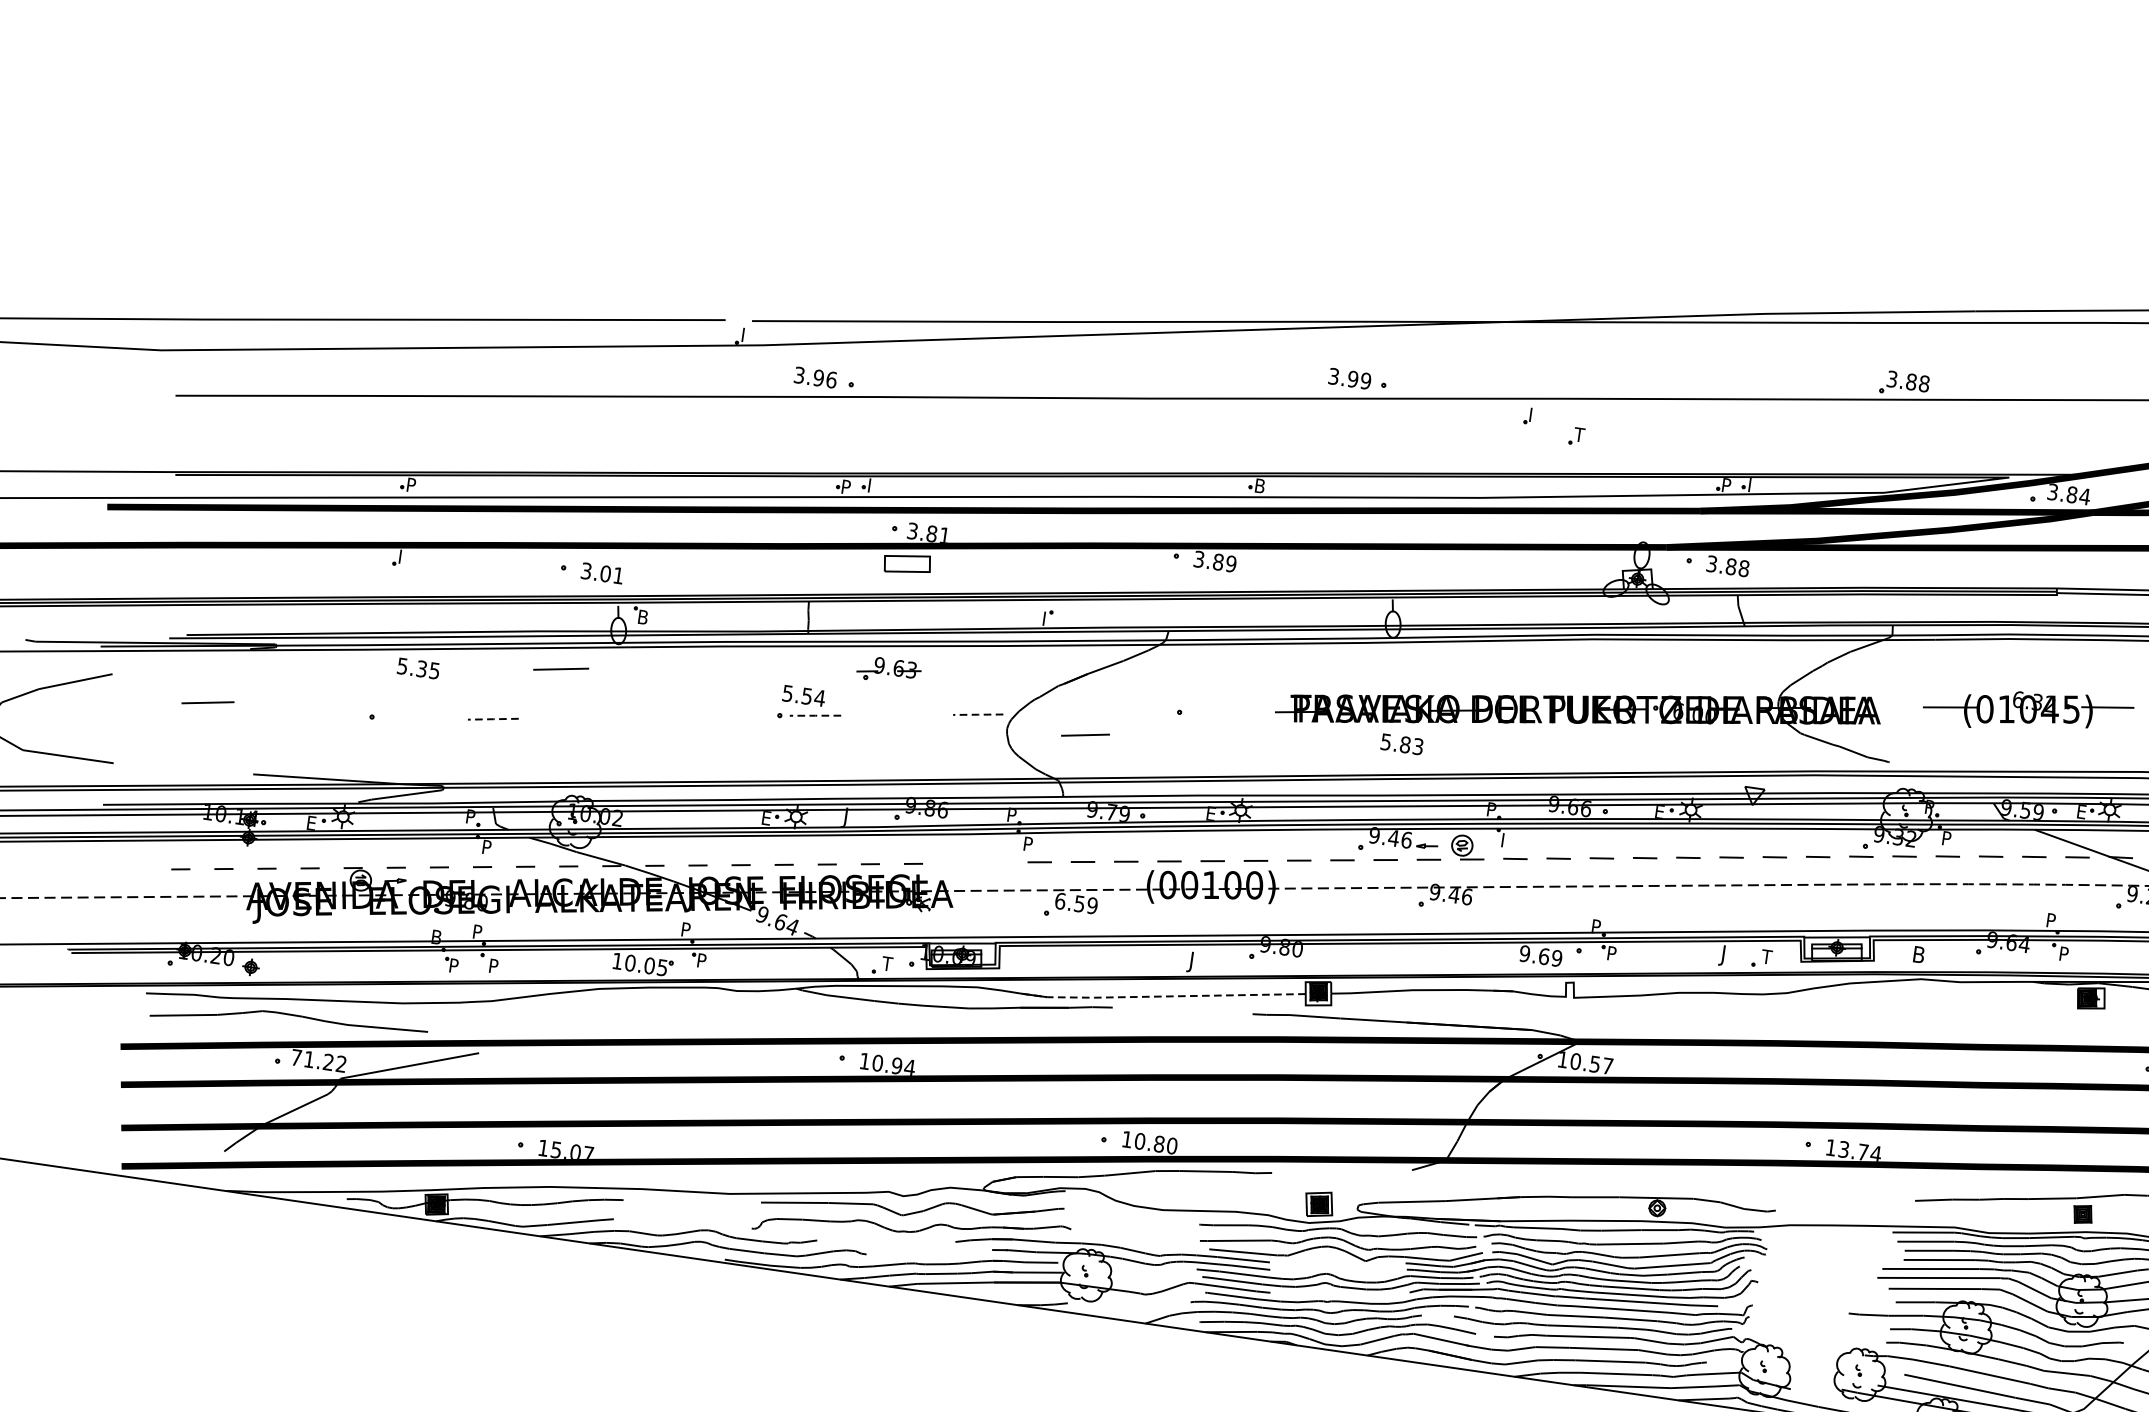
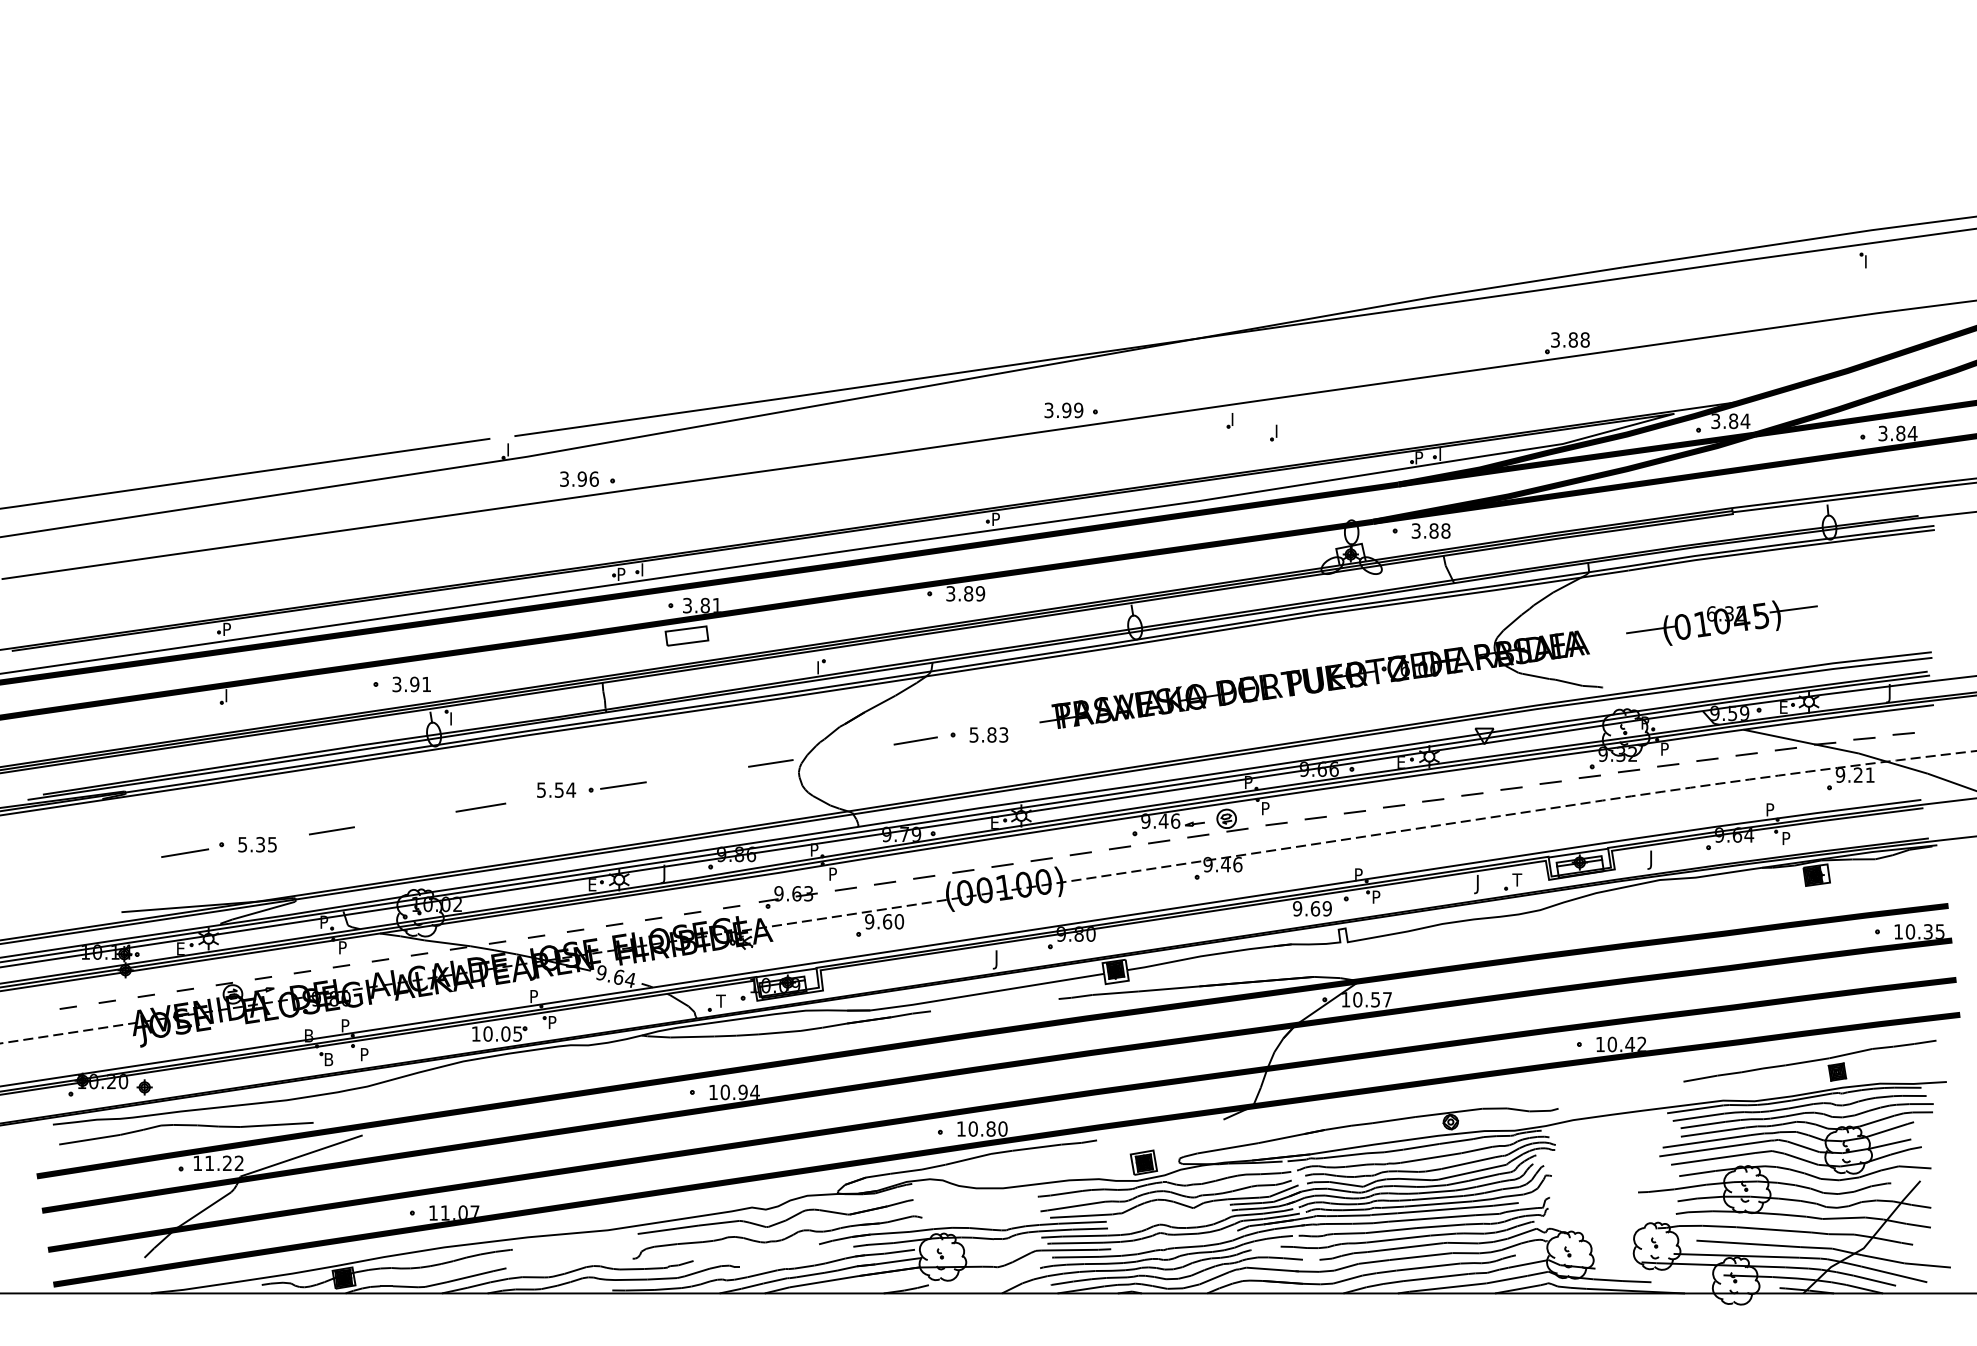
text: (1579, 434) -> (1279, 430), T -> I
text: (1261, 486) -> (997, 519), B -> P
text: (605, 573) -> (414, 684), 3.01 -> 3.91
text: (644, 617) -> (455, 718), B -> I
text: (418, 668) -> (257, 844), moved
line: (560, 668) -> (480, 807), moved
part: (888, 670) -> (787, 897), moved
text: (804, 695) -> (556, 789), moved
line: (208, 702) -> (185, 852), moved
line: (977, 714) -> (770, 763), dashed -> solid
line: (815, 715) -> (623, 785), dashed -> solid
line: (492, 718) -> (331, 830), dashed -> solid
line: (1085, 734) -> (915, 740), moved
text: (1401, 743) -> (988, 734), moved
text: (1507, 837) -> (1266, 805), I -> P
text: (1076, 903) -> (884, 921), 6.59 -> 9.60
text: (1917, 956) -> (1653, 859), B -> J
text: (455, 965) -> (329, 1059), P -> B
line: (1161, 996) -> (973, 994), dashed -> solid
text: (296, 1056) -> (197, 1162), 71.22 -> 11.22
text: (555, 1149) -> (444, 1212), 15.07 -> 11.07
text: (1859, 1151) -> (1626, 1044), 13.74 -> 10.42

